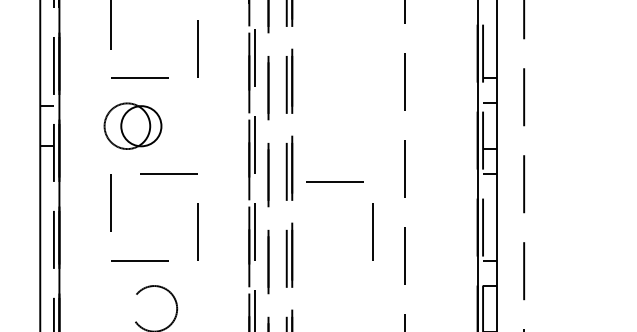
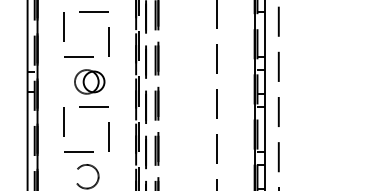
part: (132, 125) -> (89, 81), moved
line: (332, 181) -> (179, 110), removed
line: (371, 231) -> (199, 136), removed

